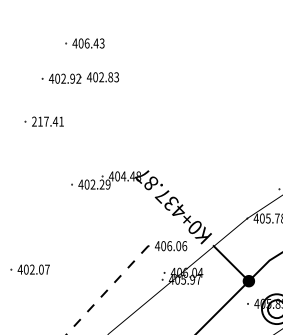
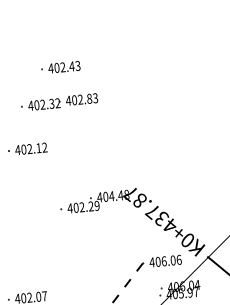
text: (86, 43) -> (62, 67), 406.43 -> 402.43
text: (72, 78) -> (51, 103), 402.92 -> 402.32
text: (47, 121) -> (30, 148), 217.41 -> 402.12

